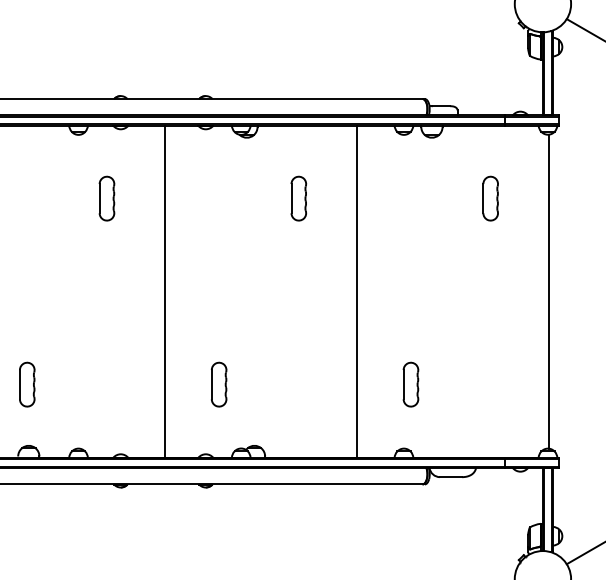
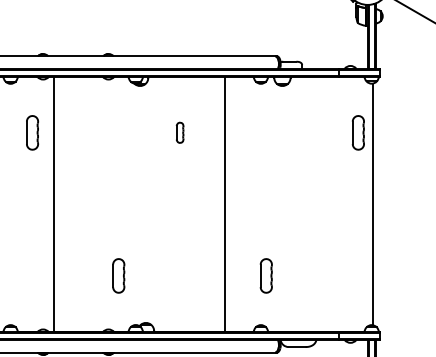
part: (298, 198) -> (179, 132), size x0.6
part: (490, 198) -> (358, 132), moved
line: (165, 291) -> (54, 204), moved

